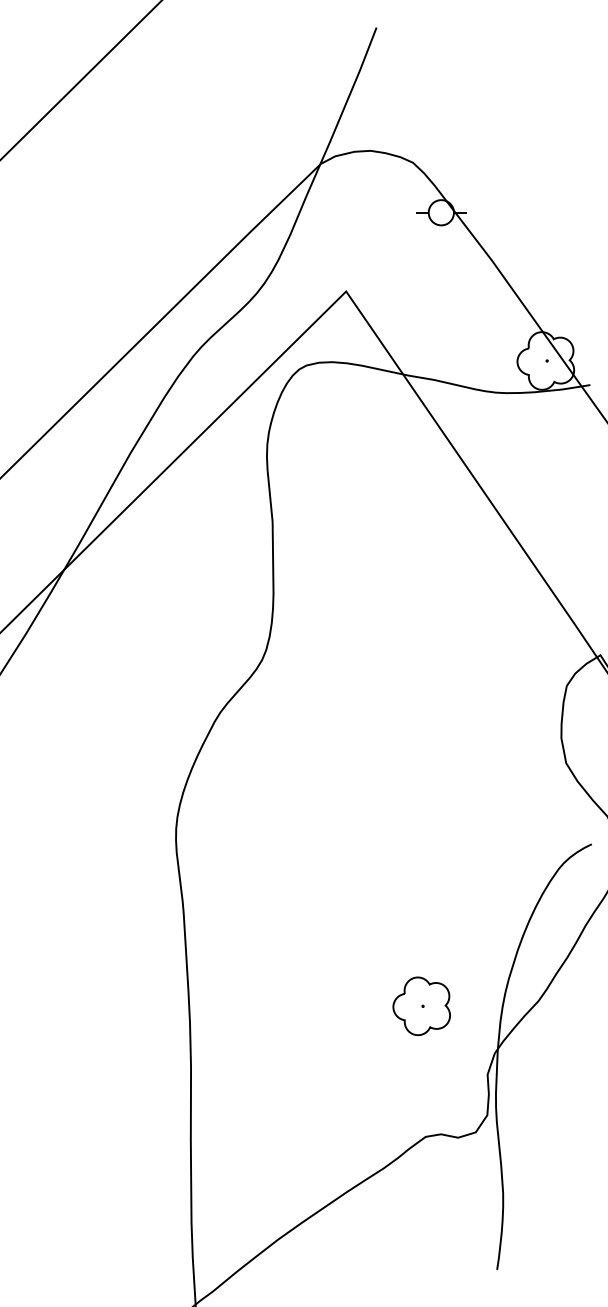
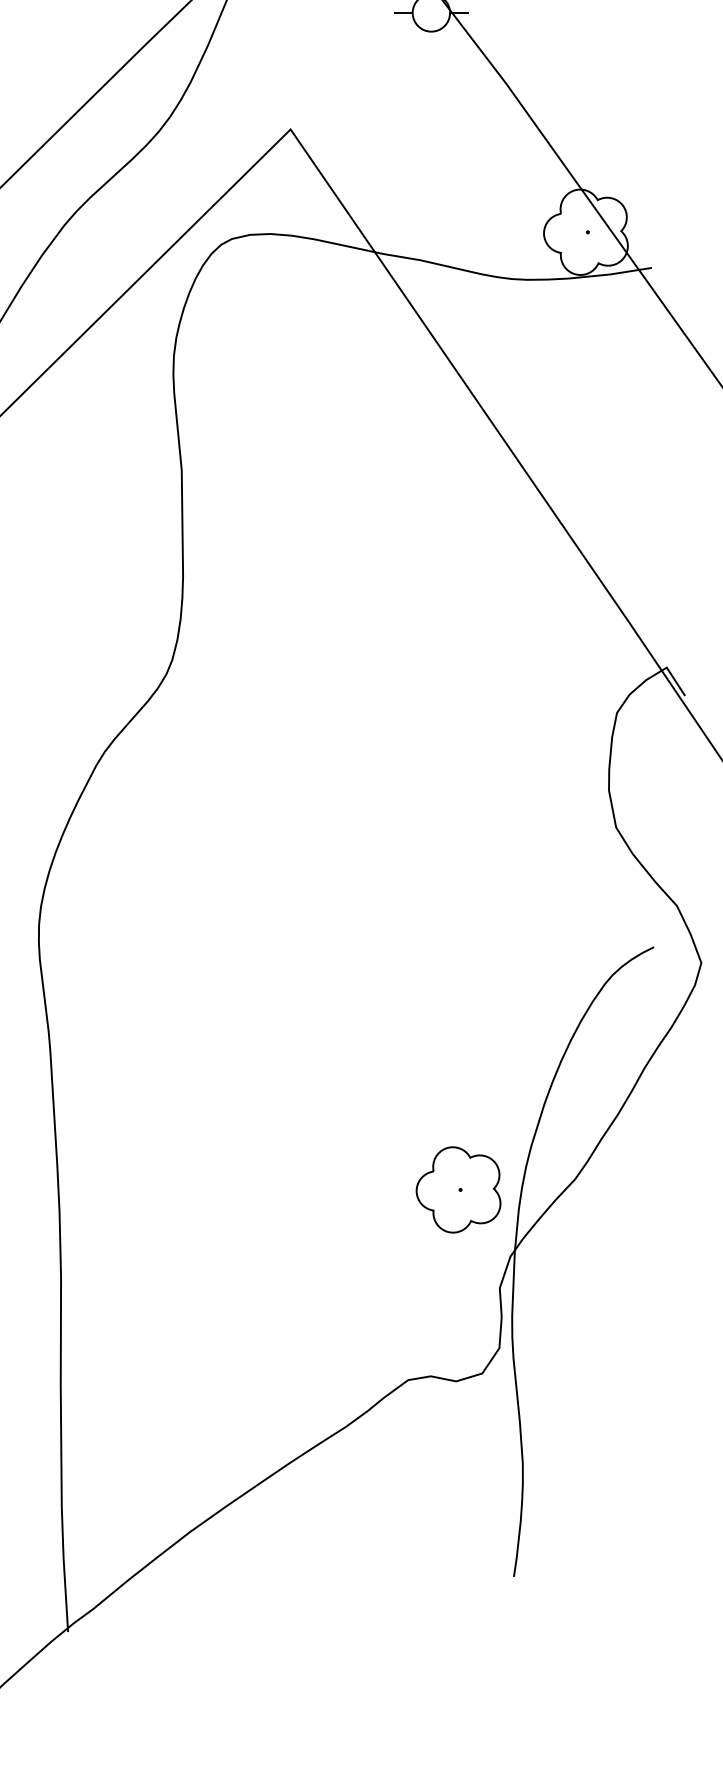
part: (421, 1006) -> (458, 1190), moved

